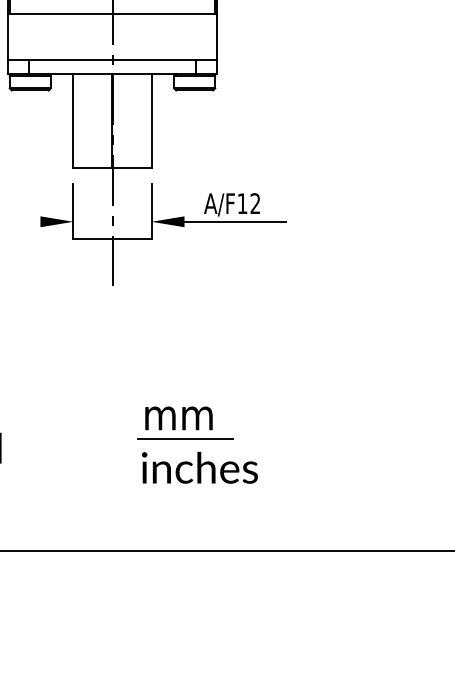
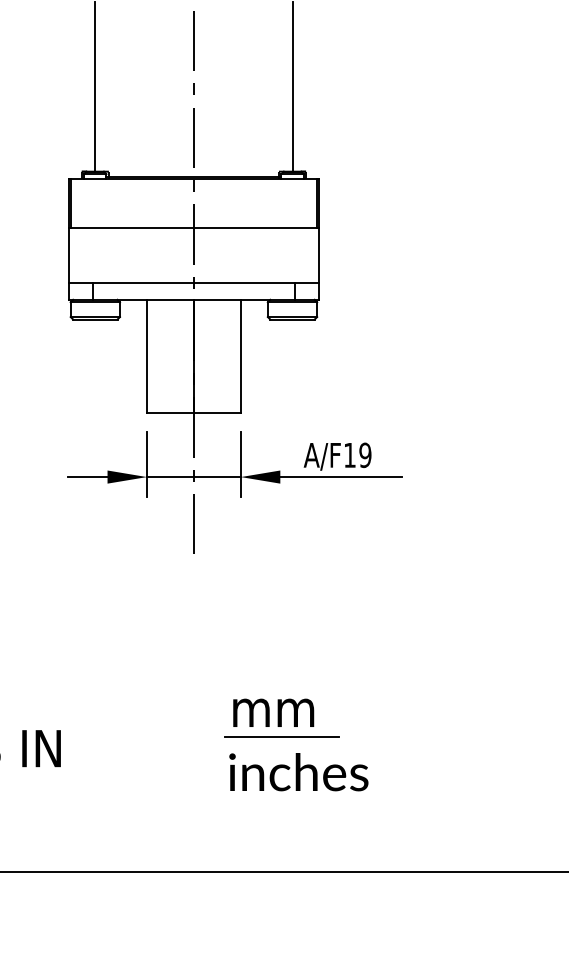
text: (255, 203) -> (365, 455), A/F12 -> A/F19
line: (23, 222) -> (87, 477), added
line: (112, 239) -> (193, 477), moved

